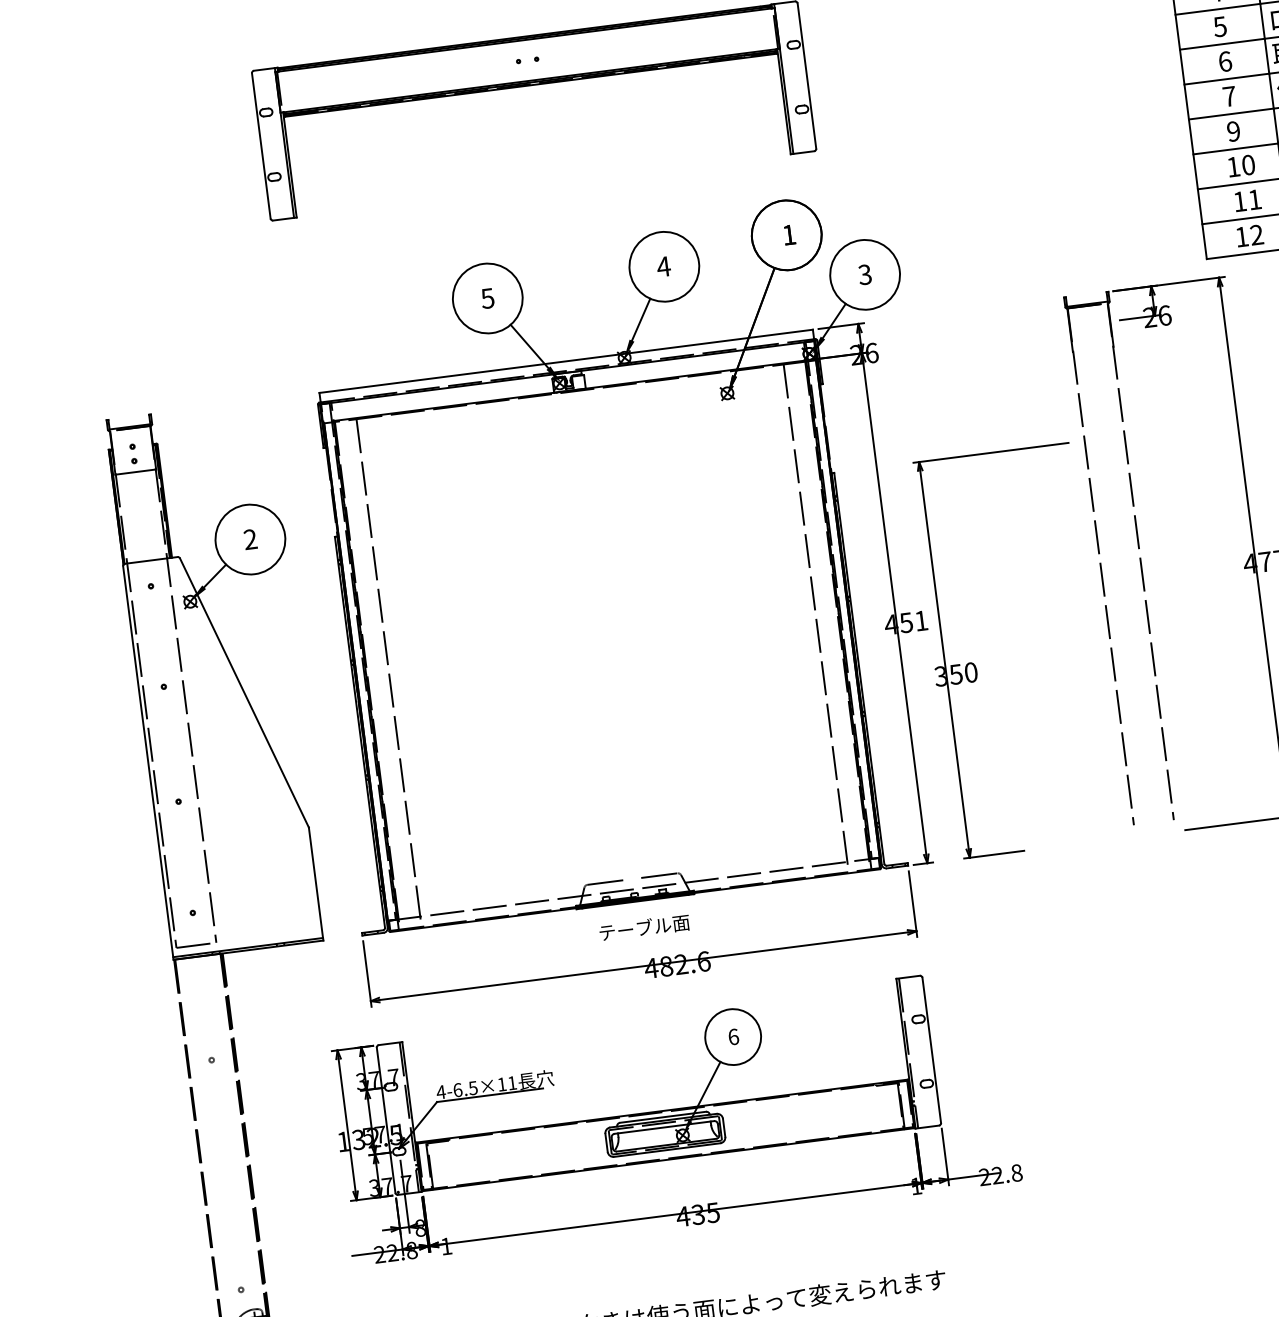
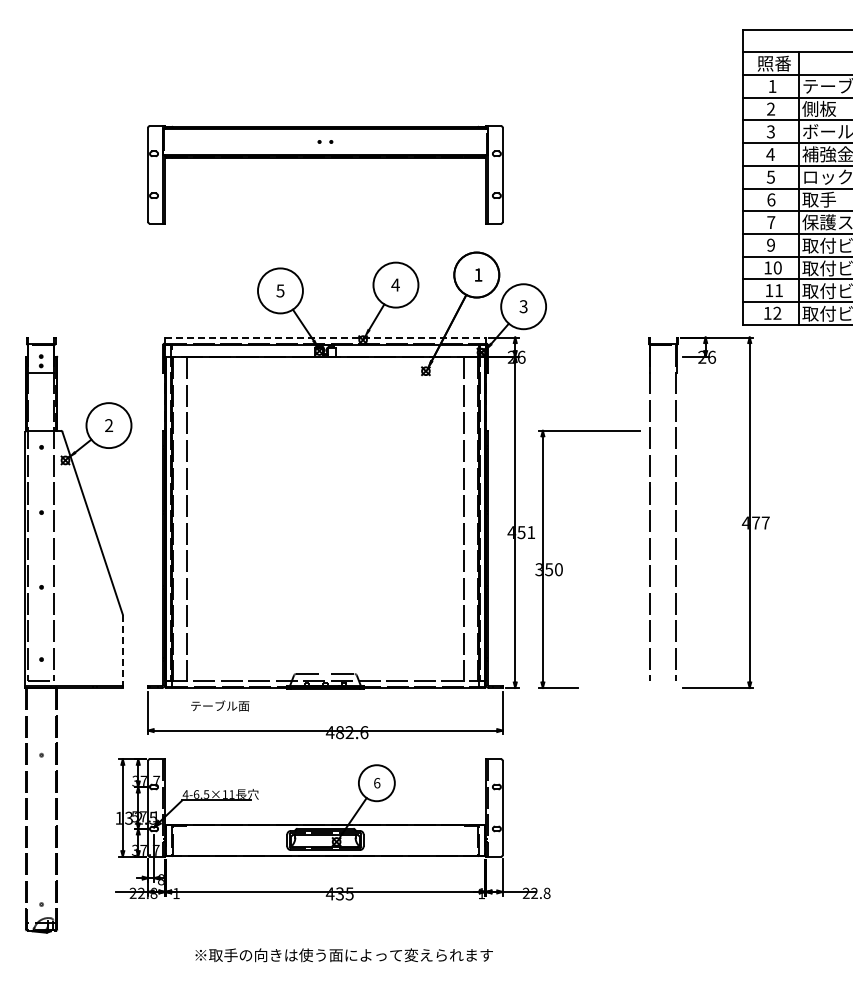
line: (566, 361) -> (325, 337), solid -> dashed
line: (315, 884) -> (122, 651), solid -> dashed
text: (644, 926) -> (220, 705), moved

